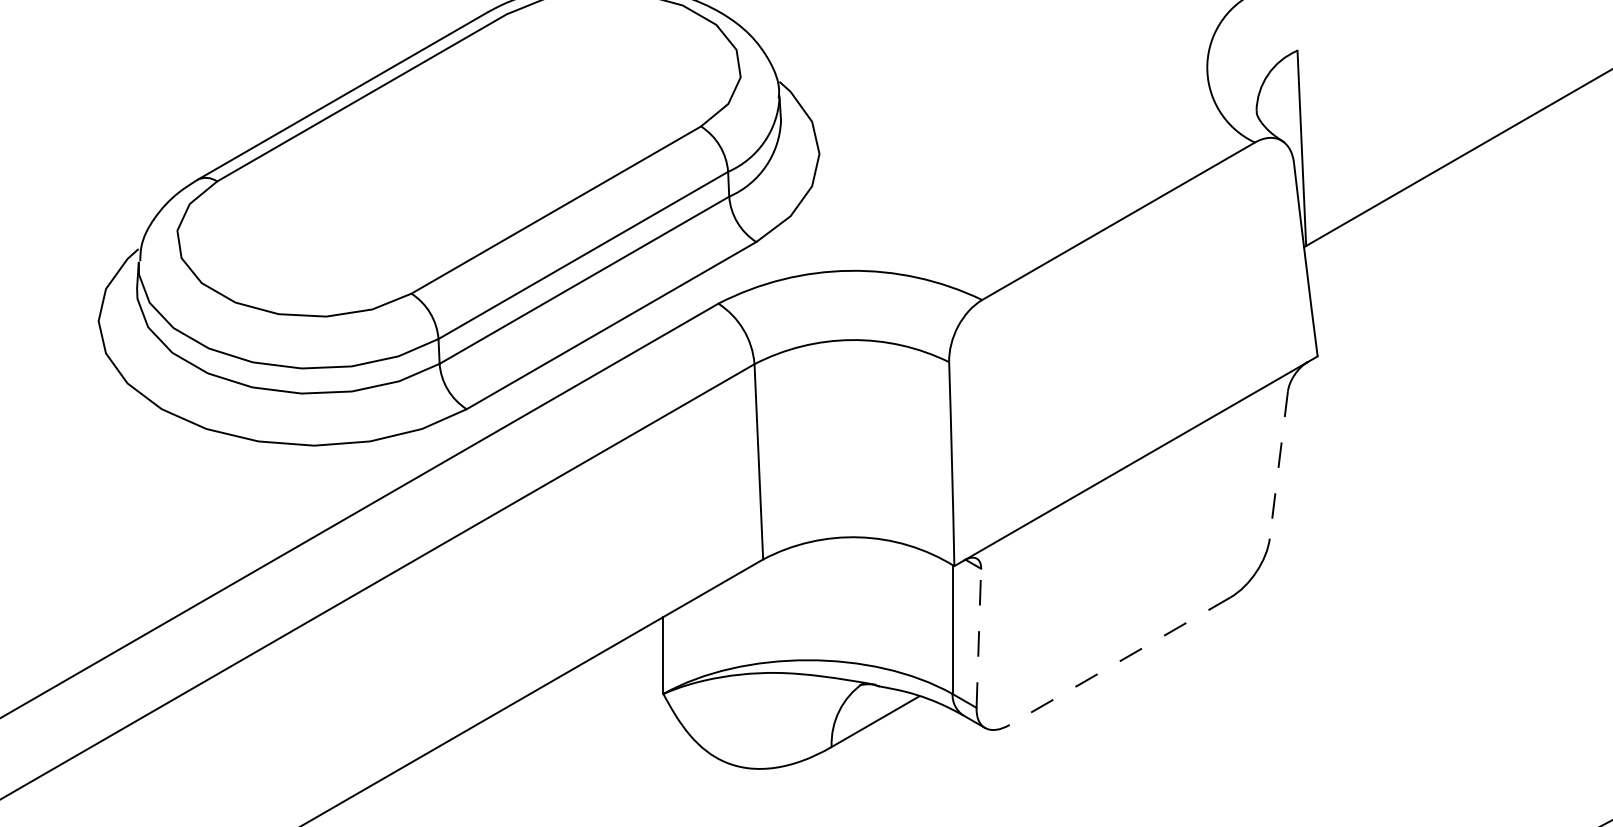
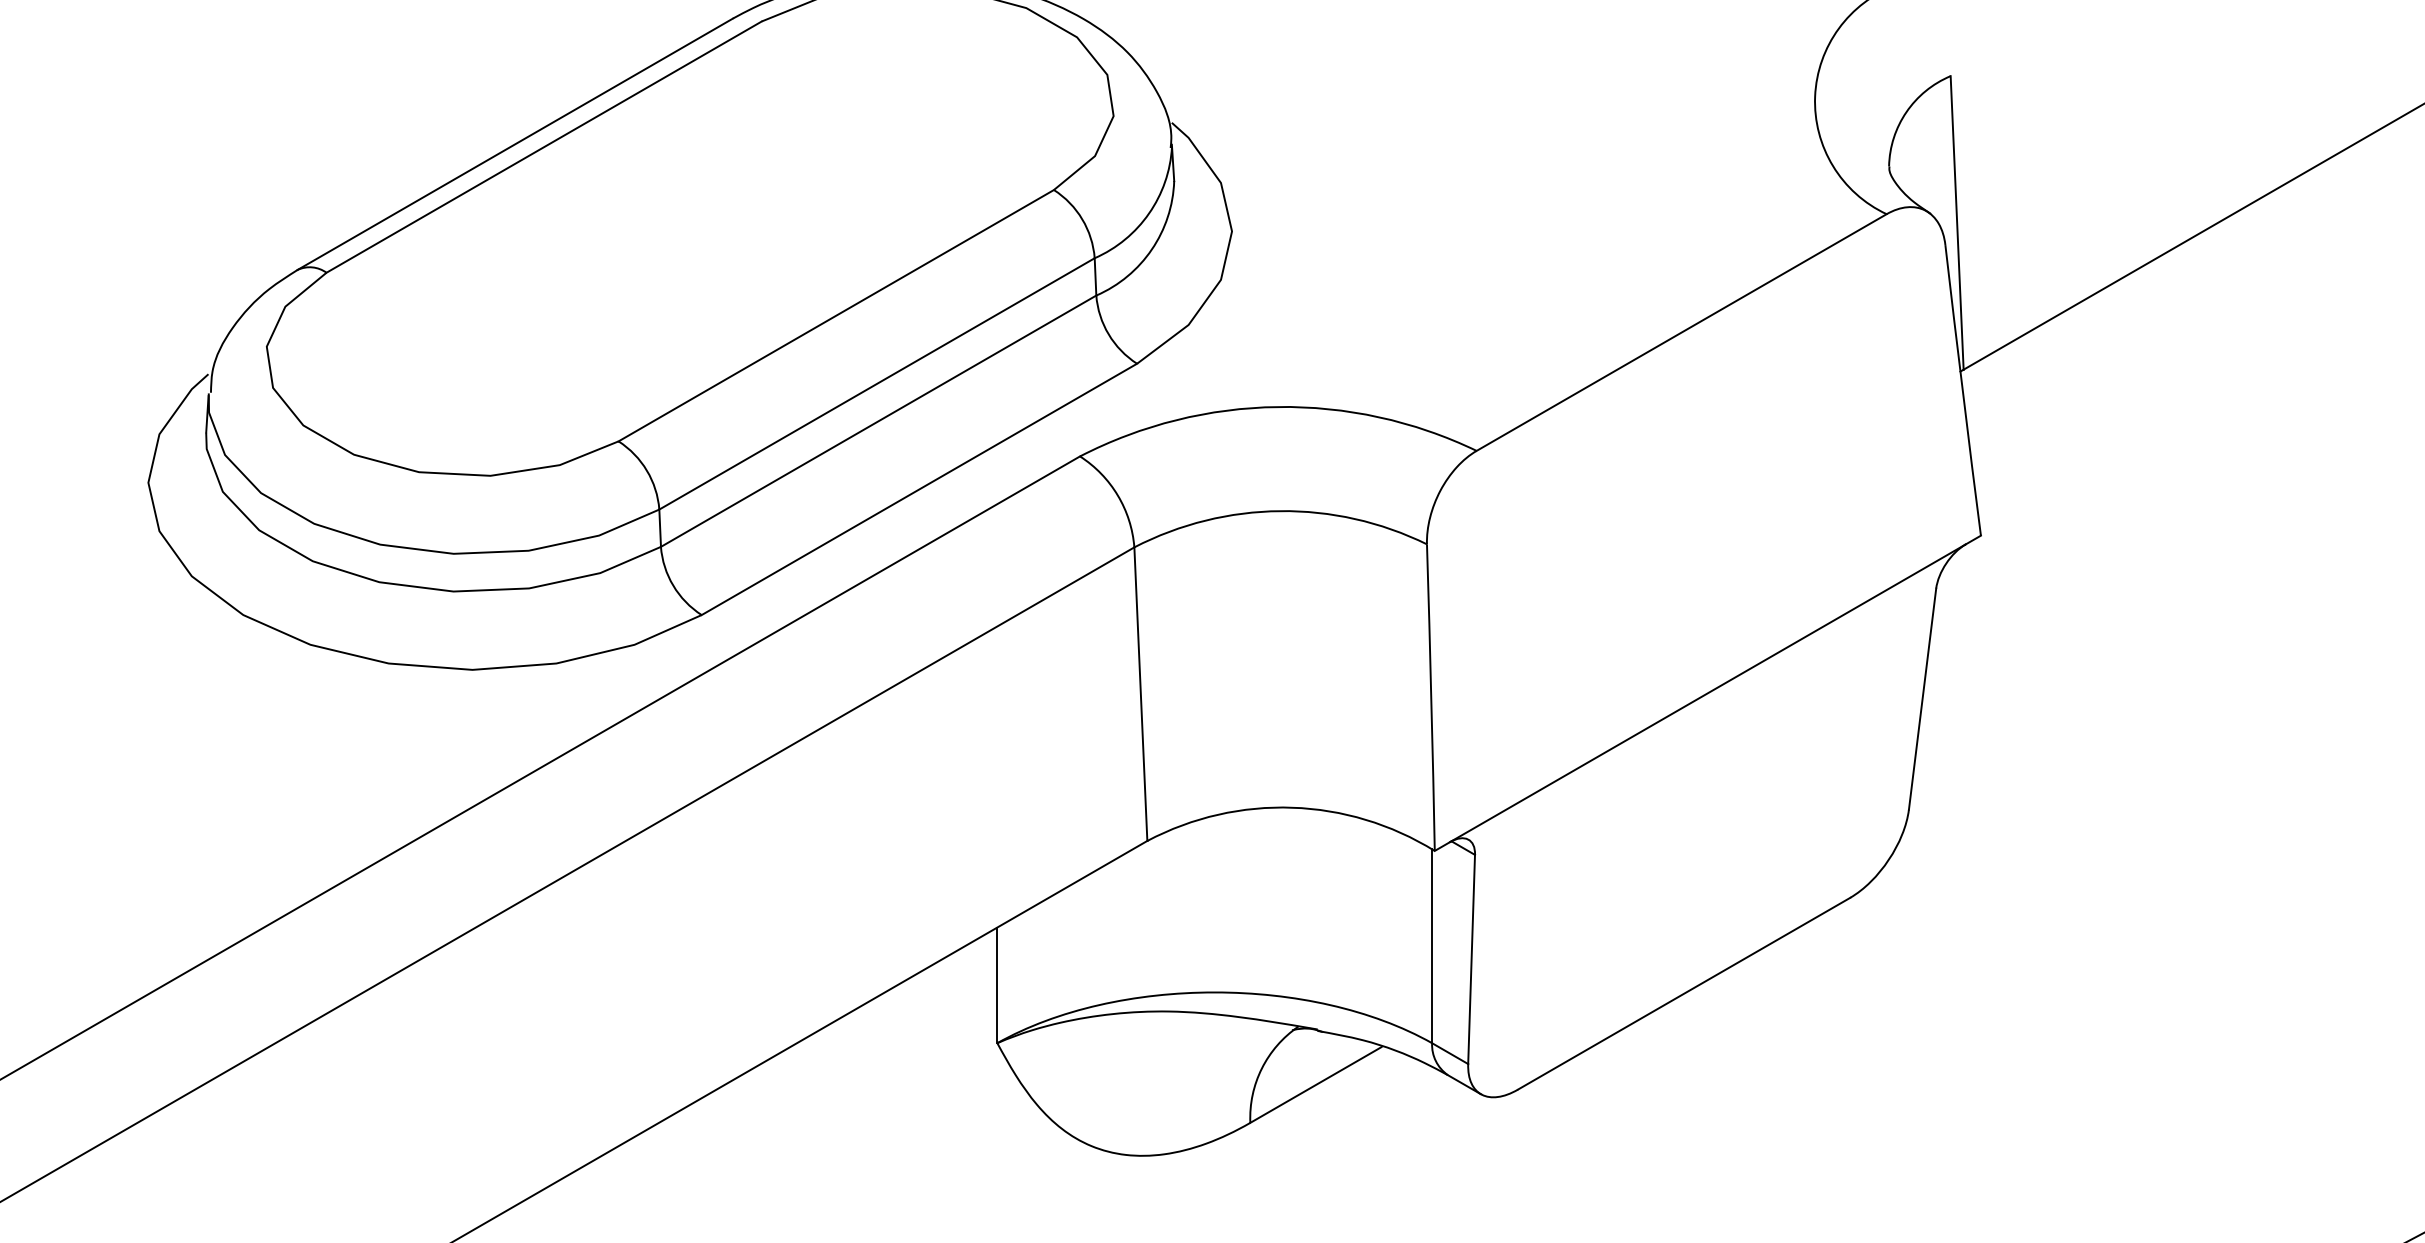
line: (1278, 465) -> (1922, 699), dashed -> solid
line: (978, 638) -> (1471, 959), dashed -> solid
line: (1120, 661) -> (1684, 994), dashed -> solid

